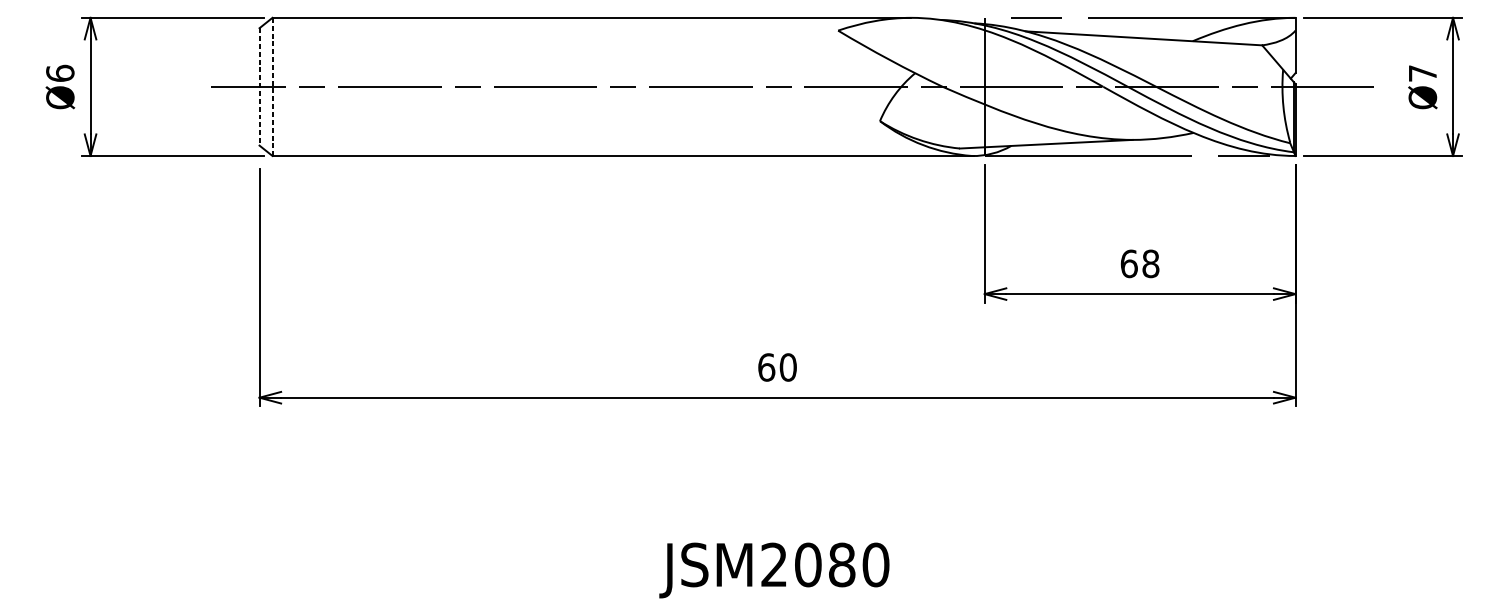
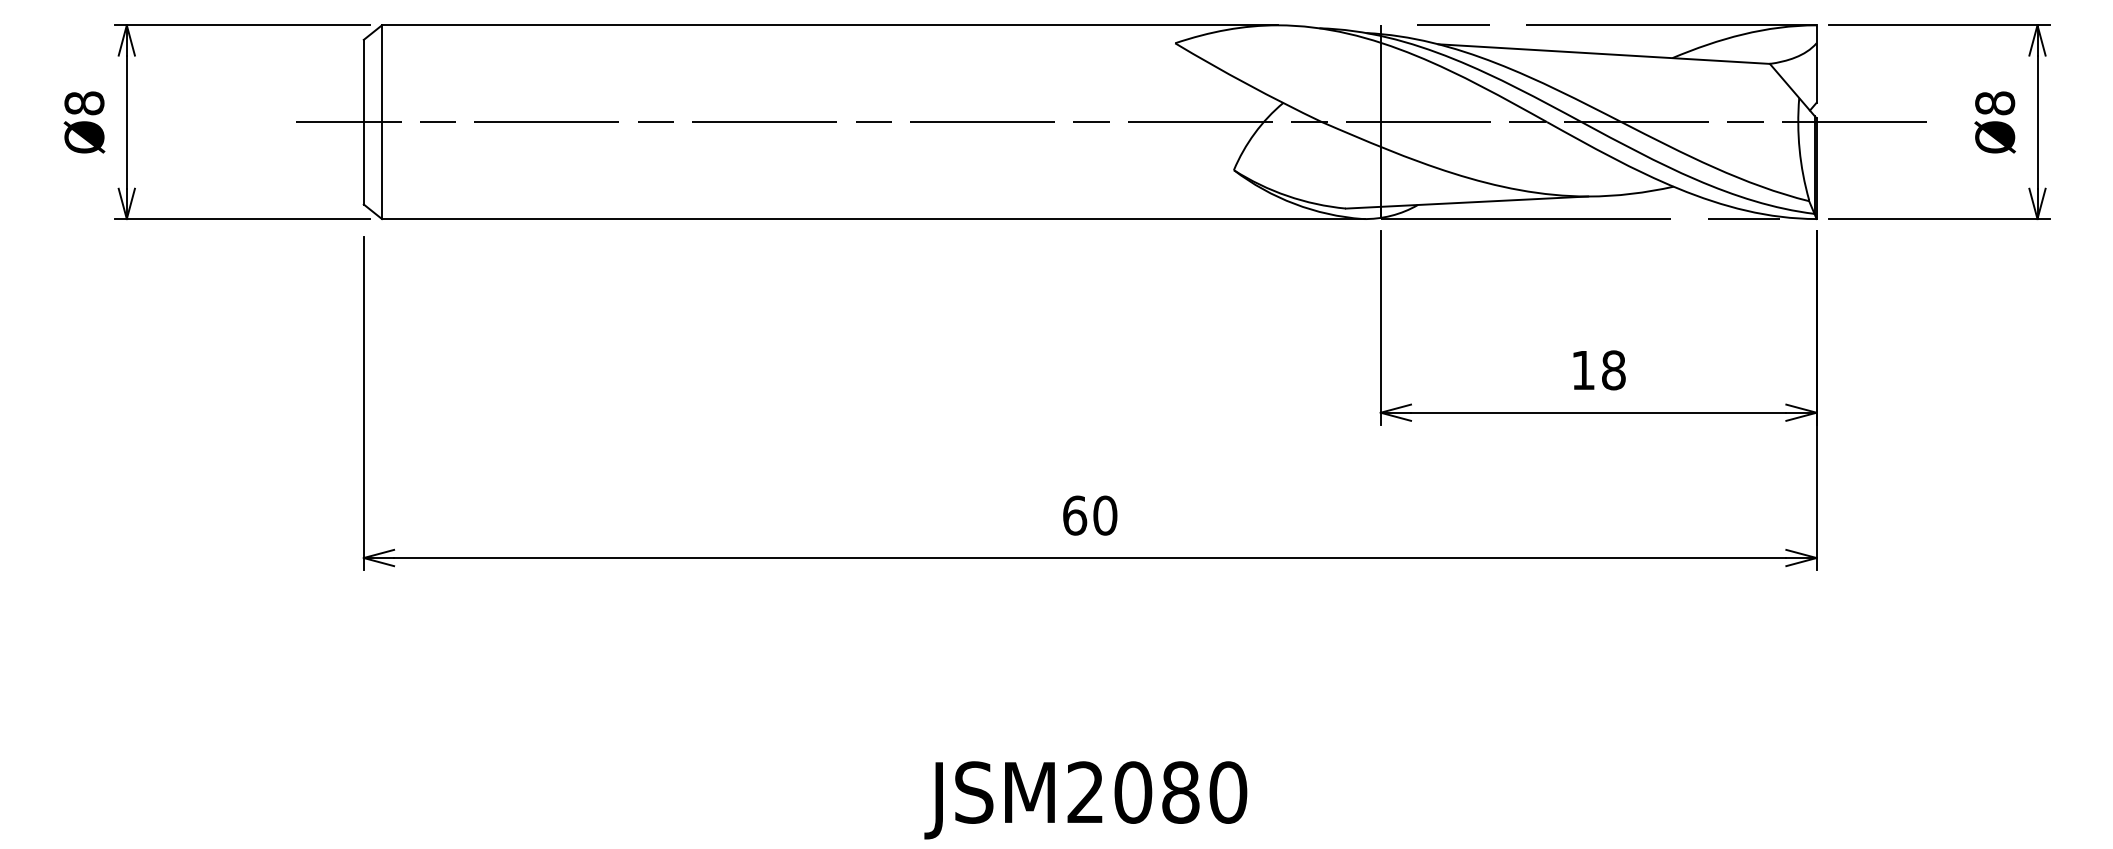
text: (60, 73) -> (84, 103), Ø6 -> Ø8
text: (1423, 73) -> (1995, 103), Ø7 -> Ø8
line: (259, 87) -> (363, 122), dashed -> solid
line: (272, 87) -> (381, 122), dashed -> solid
text: (1129, 263) -> (1583, 370), 68 -> 18

